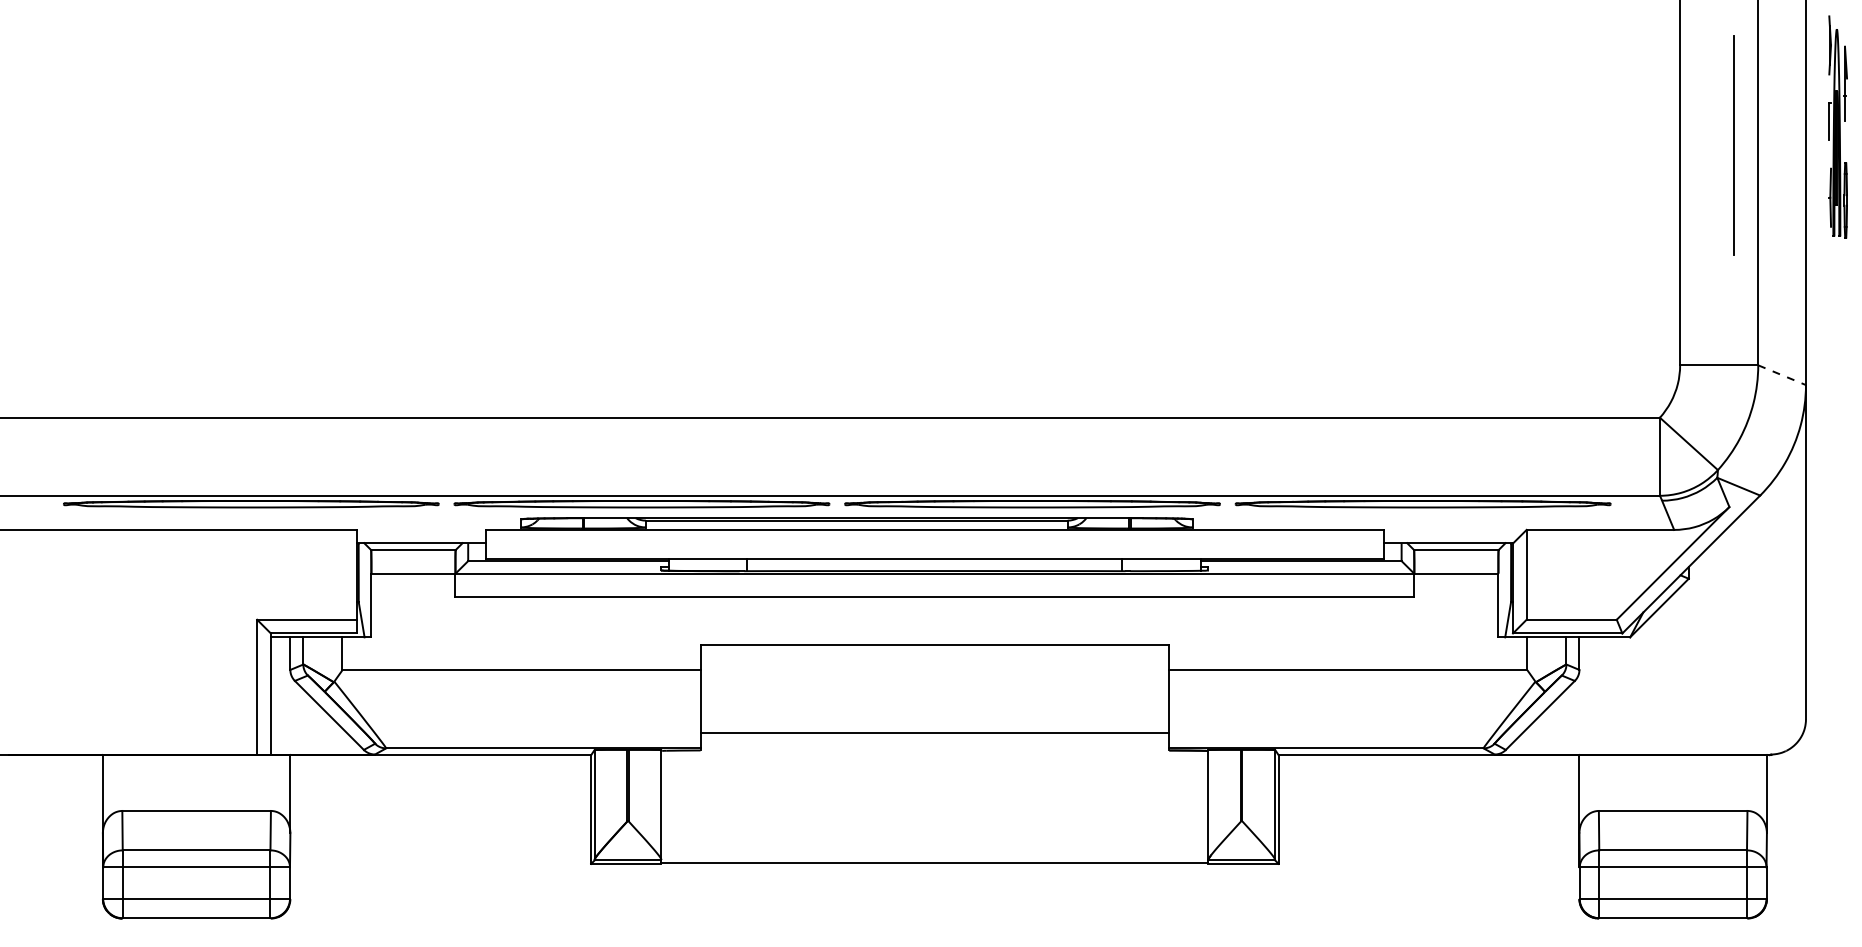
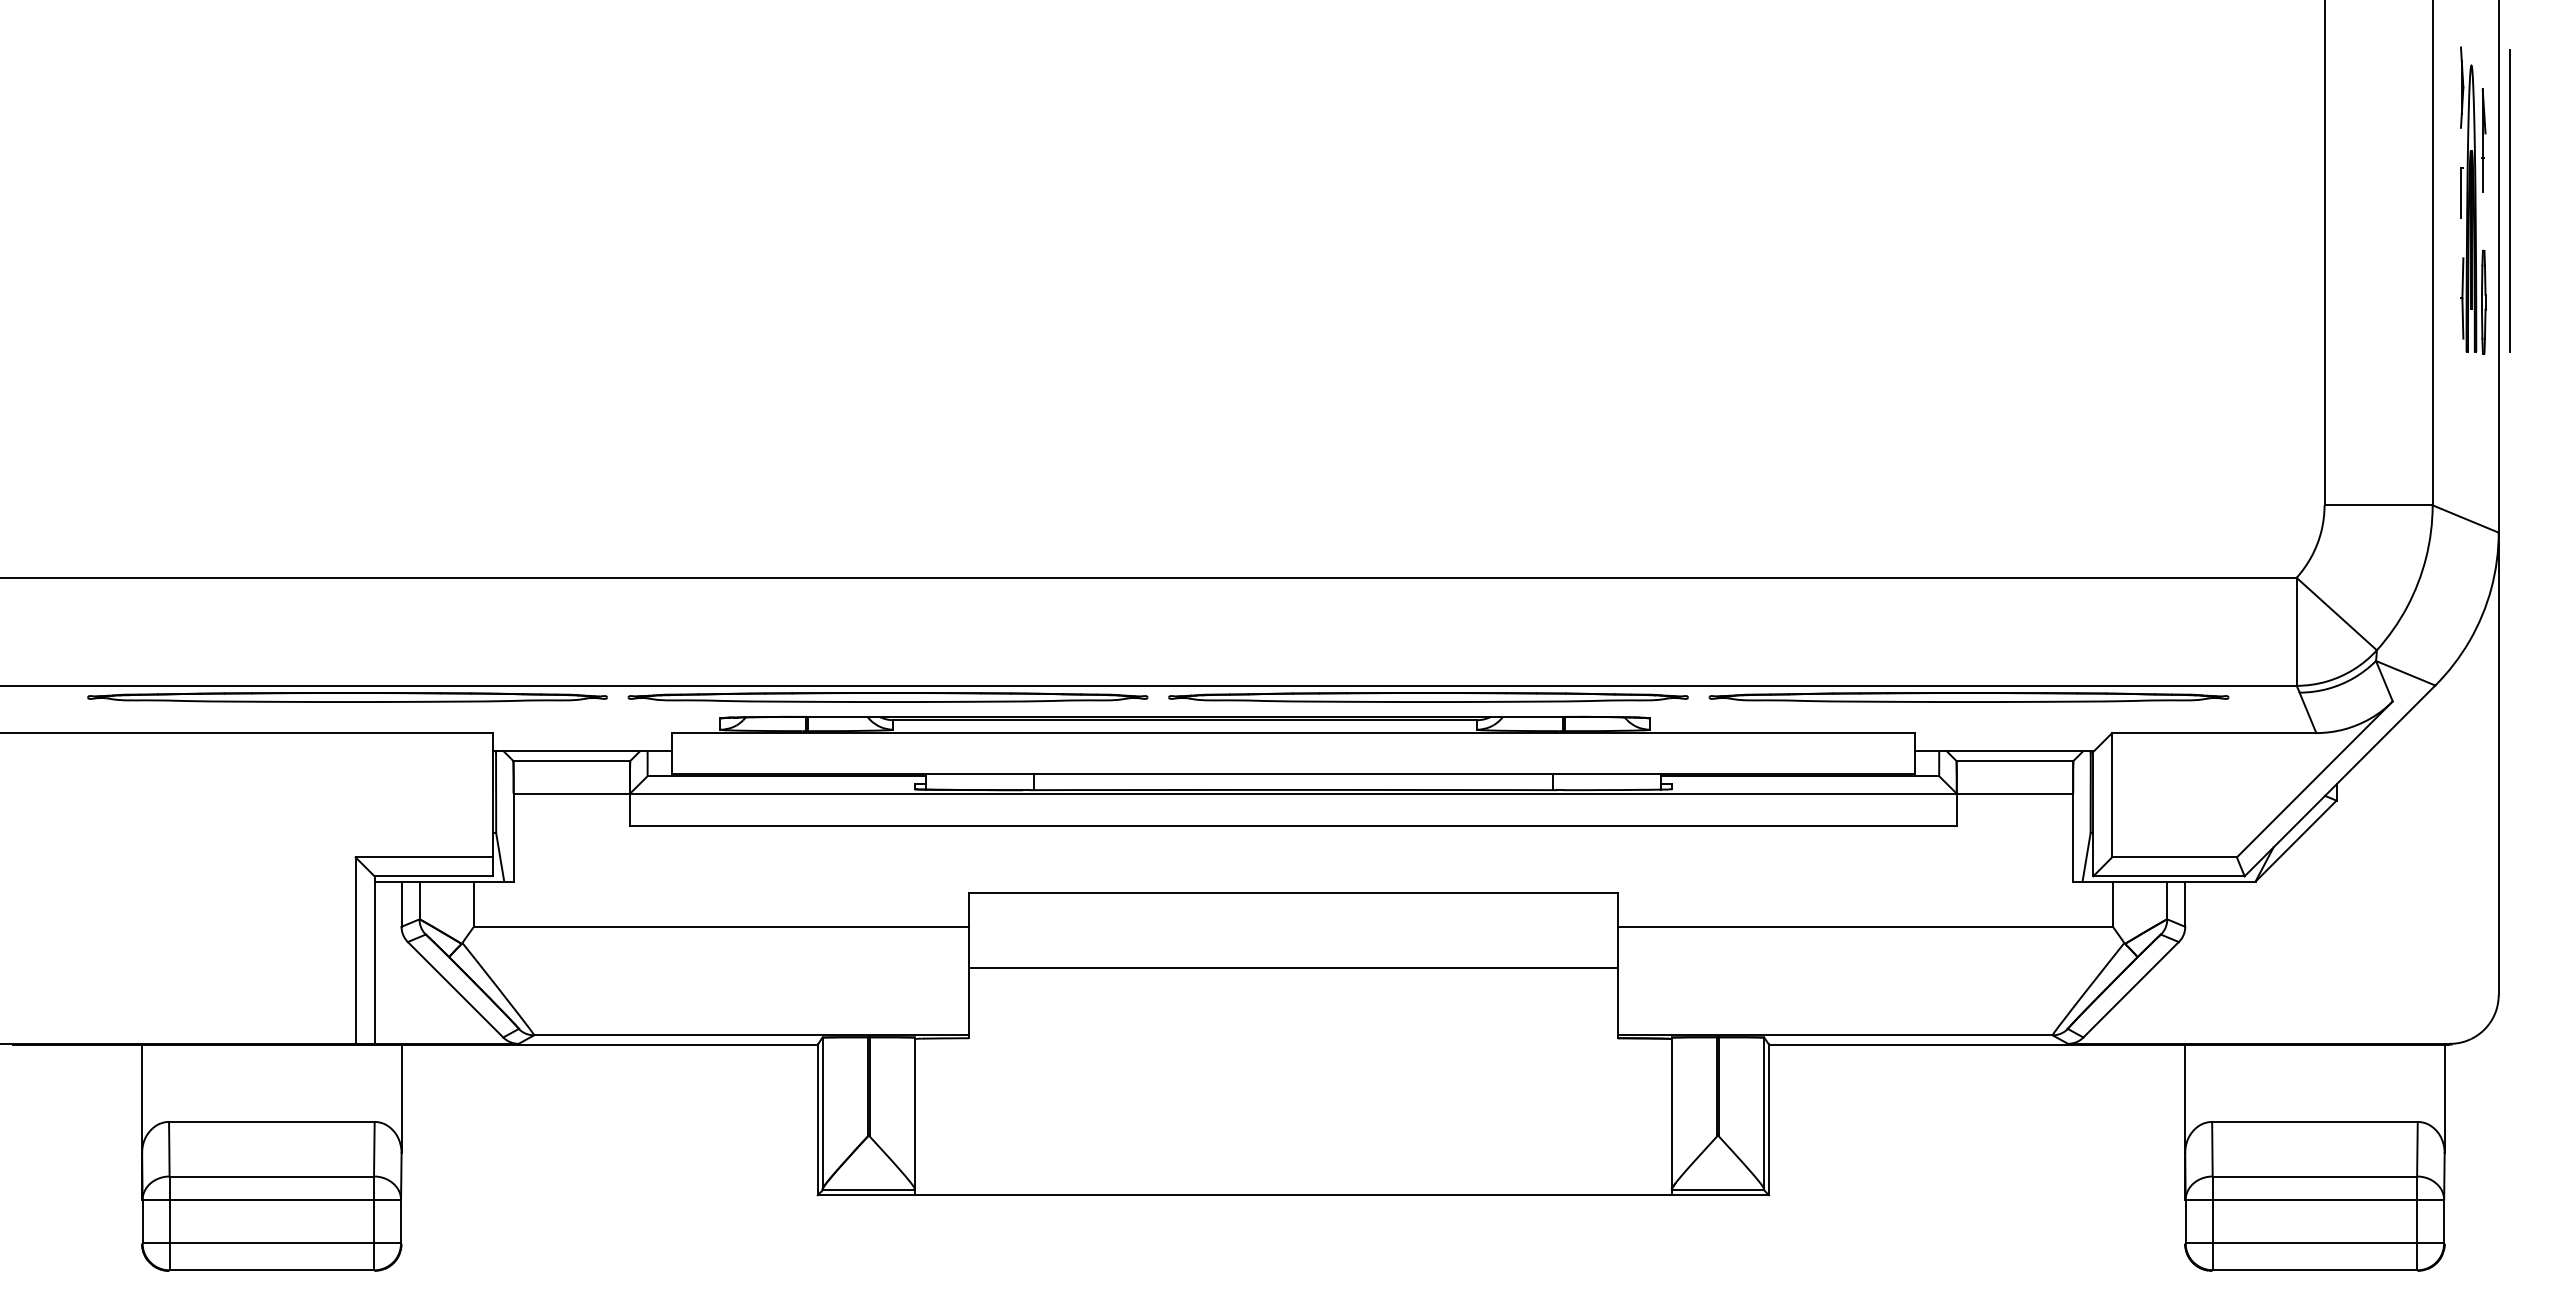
part: (1838, 126) -> (2473, 200), moved
line: (1733, 145) -> (2509, 200), moved
line: (1781, 375) -> (2465, 519), dashed -> solid
line: (934, 733) -> (1293, 968), moved

